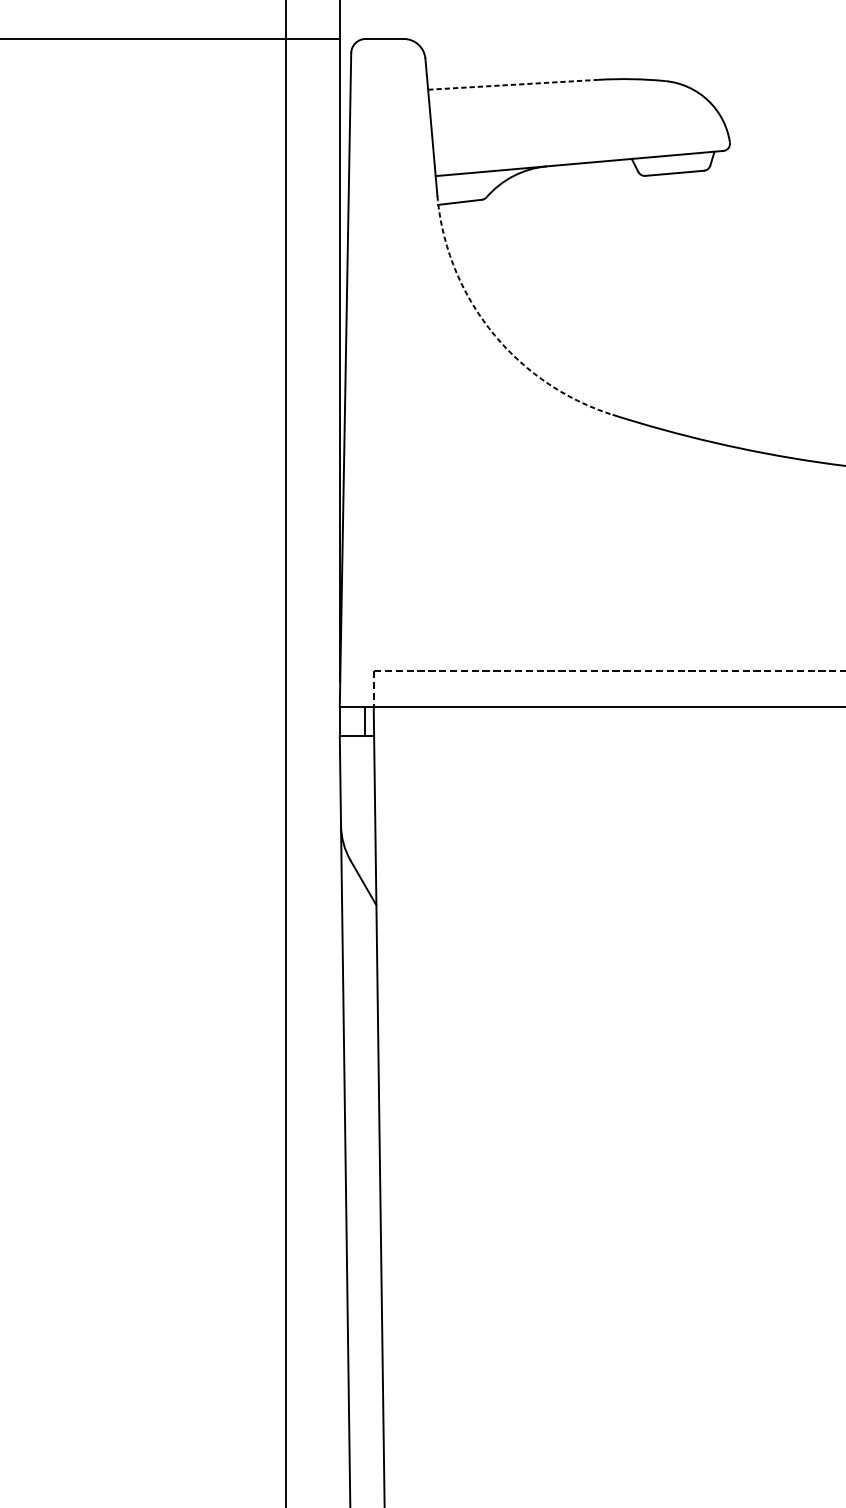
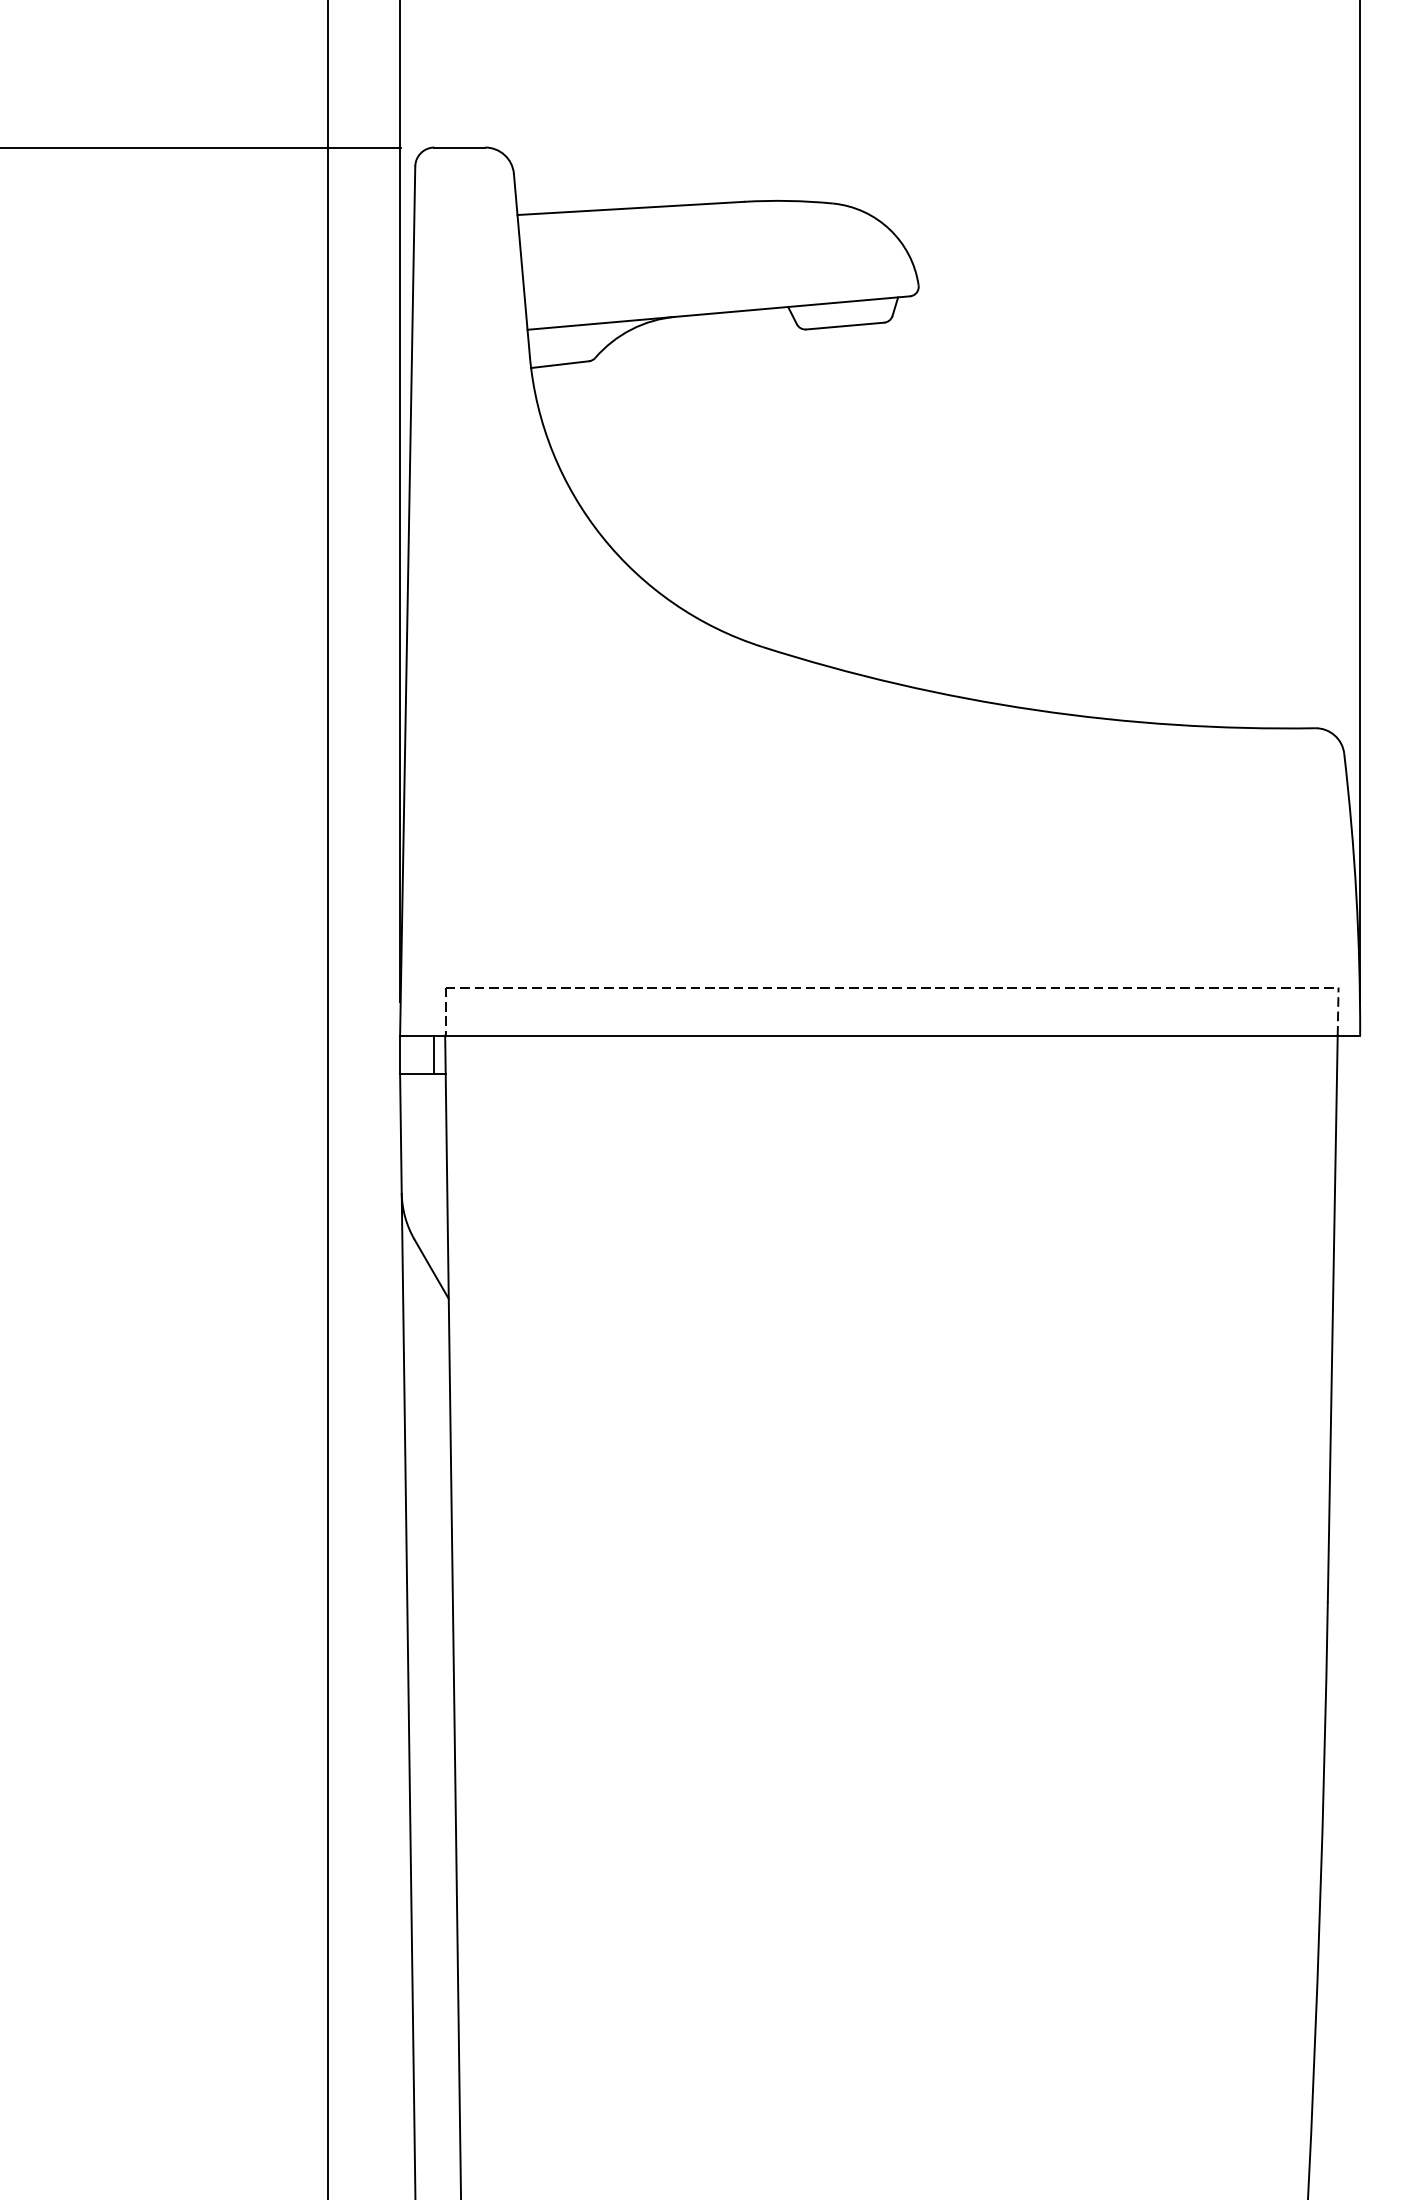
line: (513, 84) -> (630, 208), dashed -> solid
arc: (492, 331) -> (602, 536), dashed -> solid

